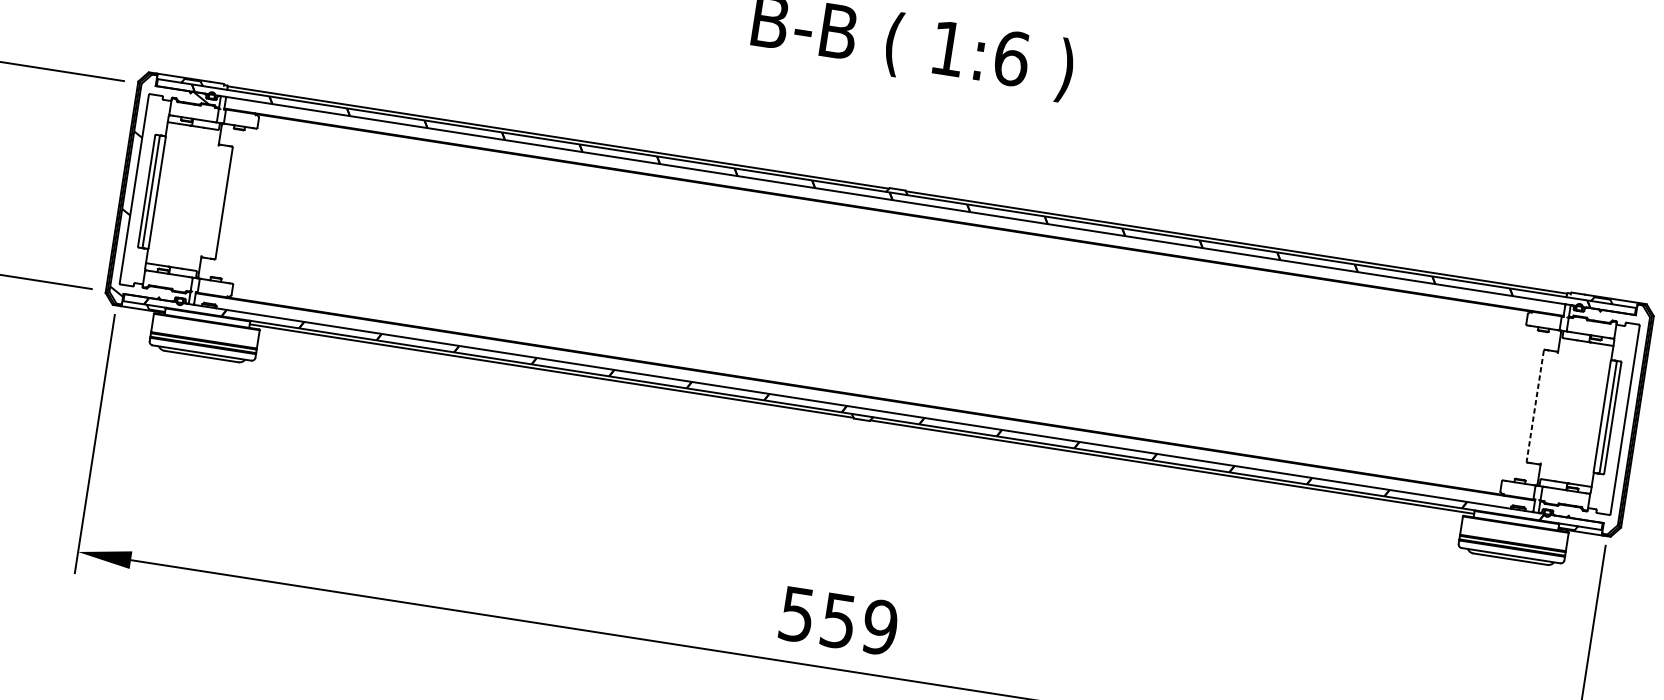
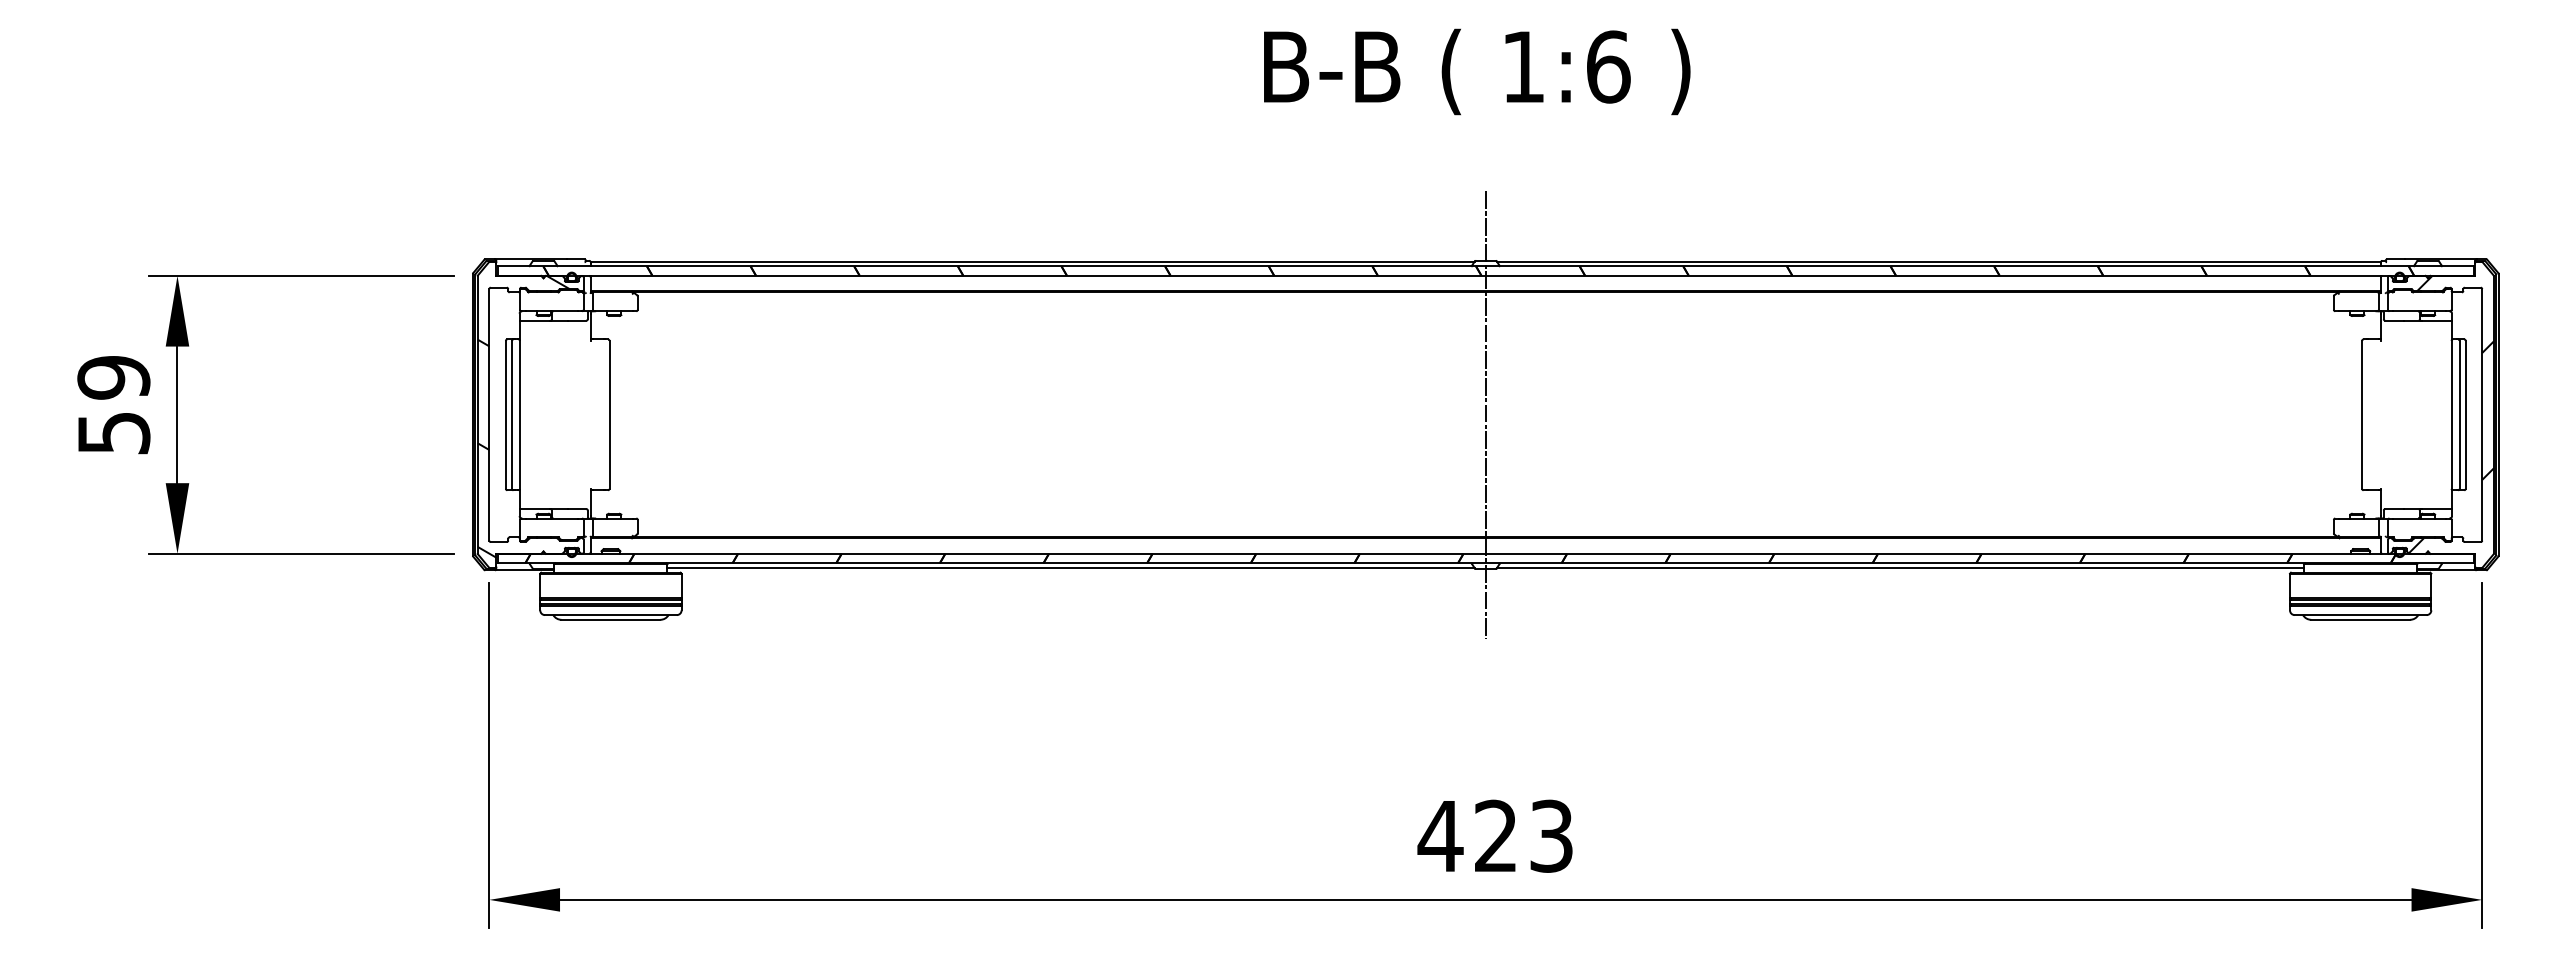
line: (879, 304) -> (1485, 414), added
line: (1535, 405) -> (2362, 414), dashed -> solid
hatch: (1602, 416) -> (2451, 414), added
text: (838, 620) -> (1495, 835), 559 -> 423

